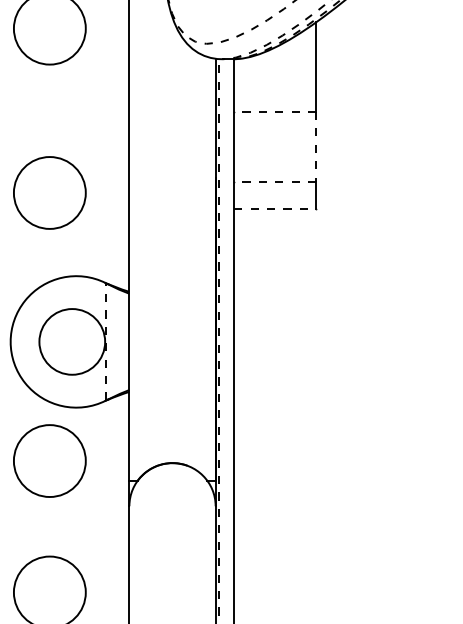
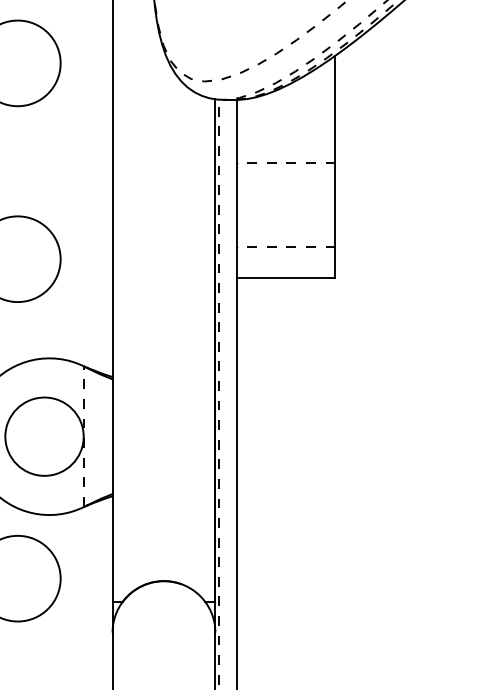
line: (316, 147) -> (335, 205), dashed -> solid
line: (275, 208) -> (286, 277), dashed -> solid

